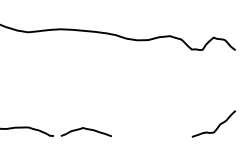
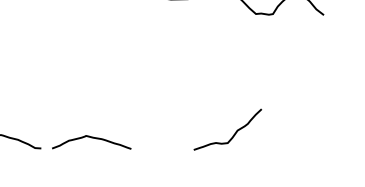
curve: (217, 126) -> (233, 133), moved

